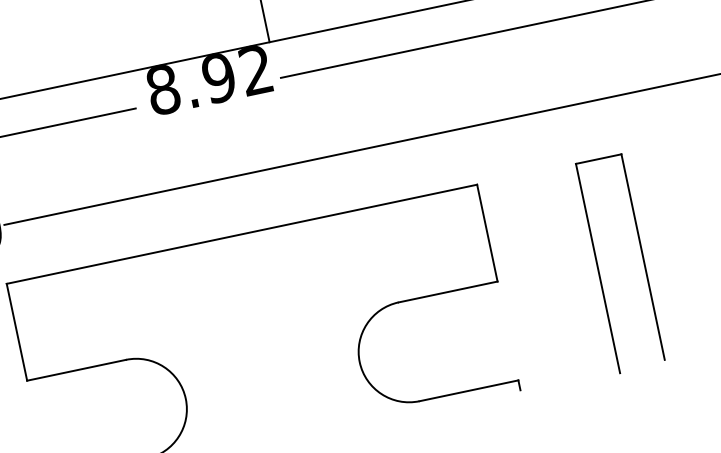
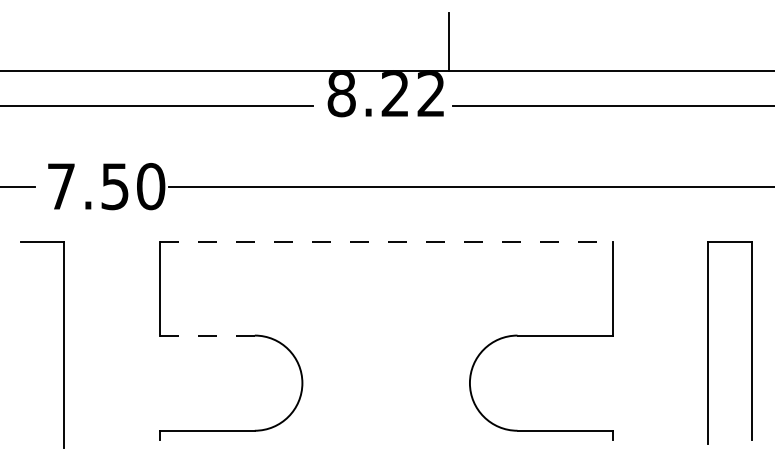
text: (219, 78) -> (395, 94), 8.92 -> 8.22
line: (242, 234) -> (386, 242), solid -> dashed
line: (76, 370) -> (207, 335), solid -> dashed

